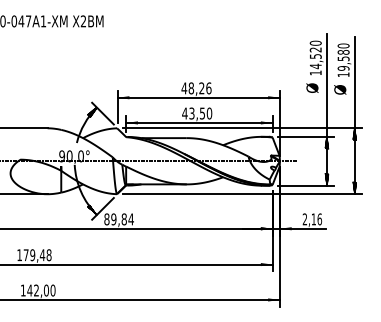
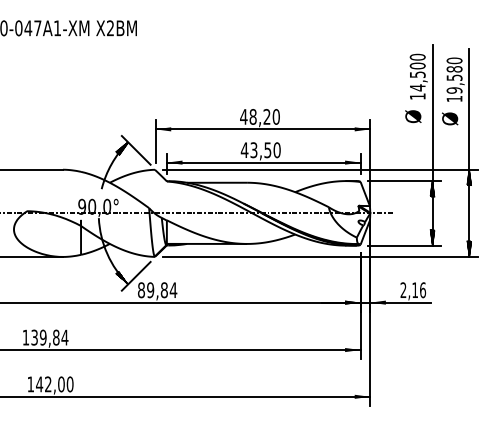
text: (315, 49) -> (417, 65), 14,520 -> 14,500
text: (208, 88) -> (275, 116), 48,26 -> 48,20
text: (37, 255) -> (49, 337), 179,48 -> 139,84

